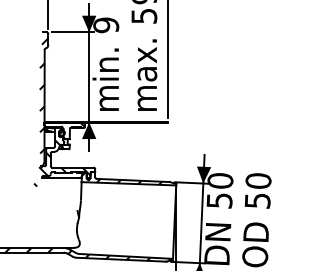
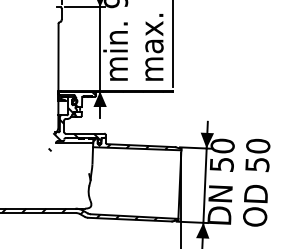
hatch: (43, 95) -> (57, 66), removed

